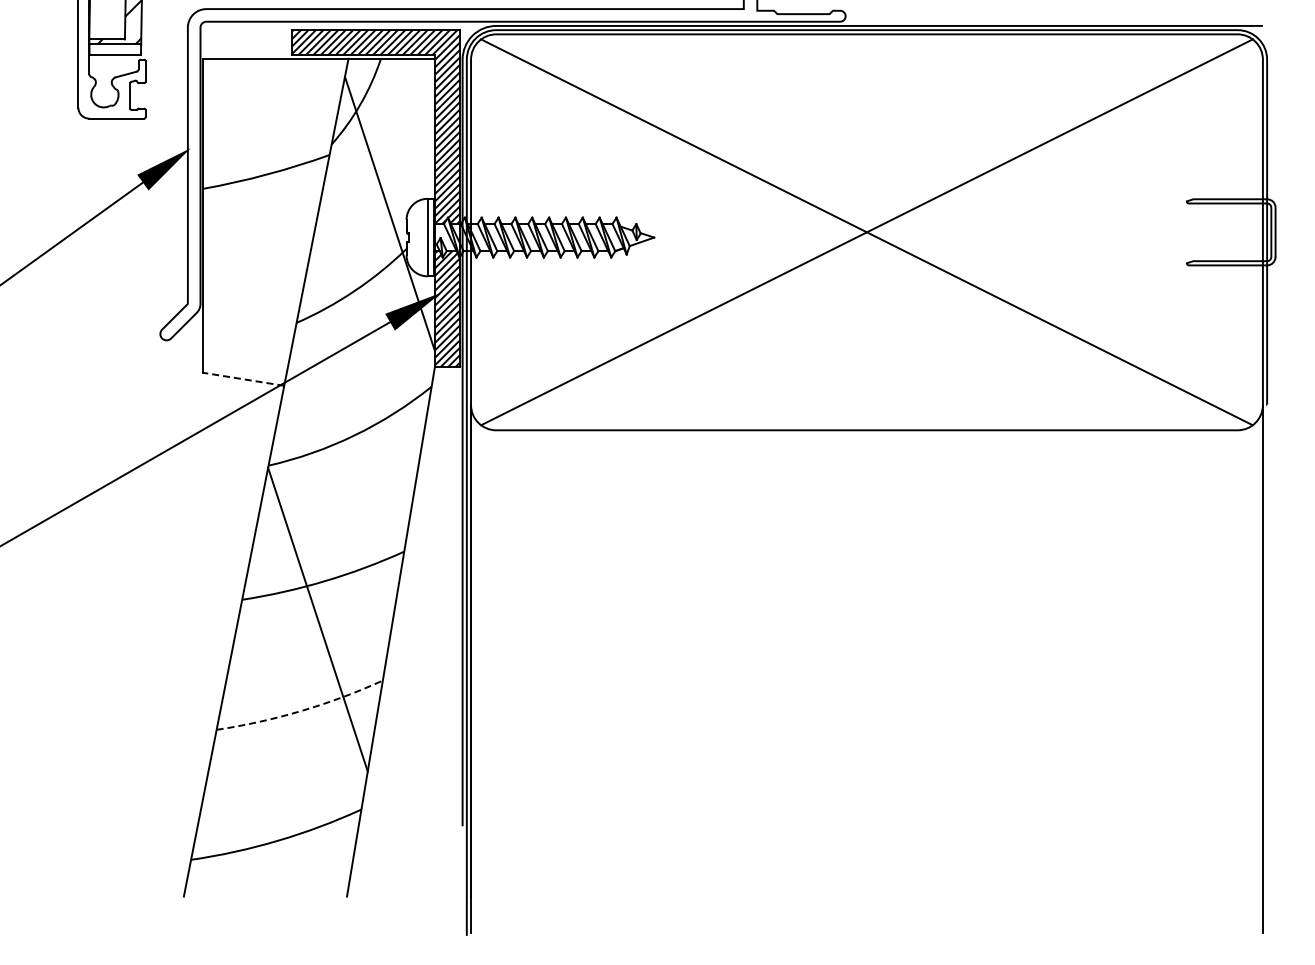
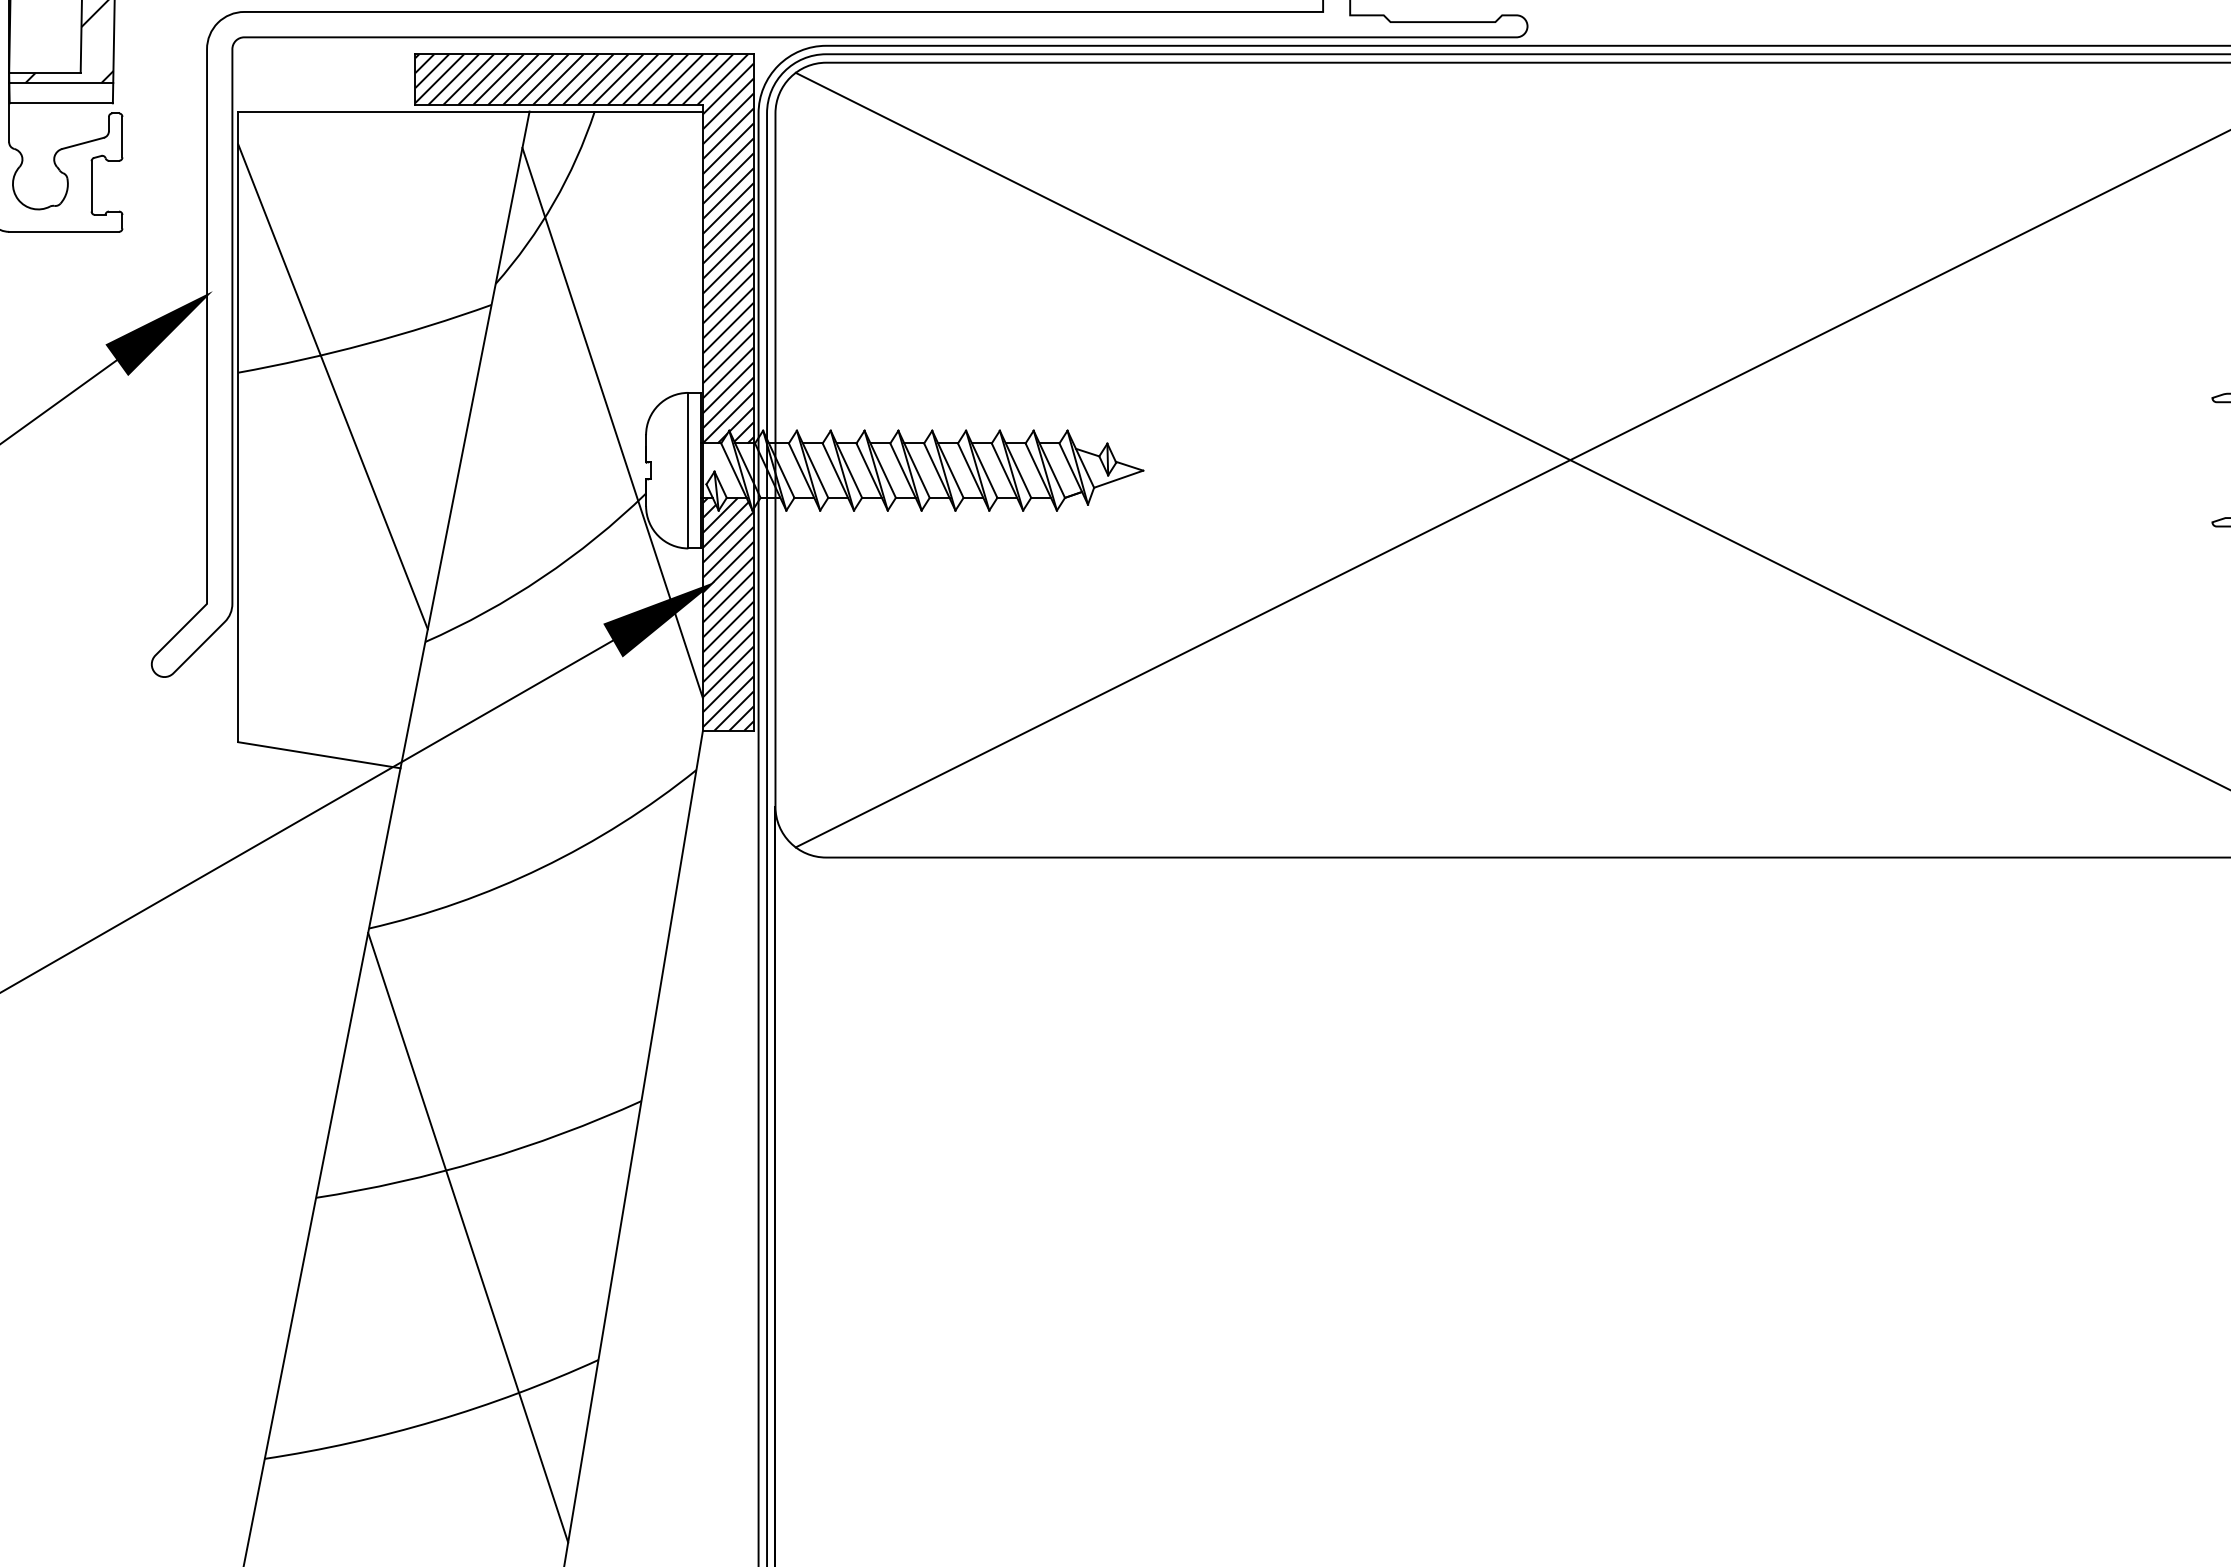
line: (250, 195) -> (332, 386), added
line: (243, 379) -> (318, 755), dashed -> solid
arc: (301, 711) -> (435, 1422), dashed -> solid

